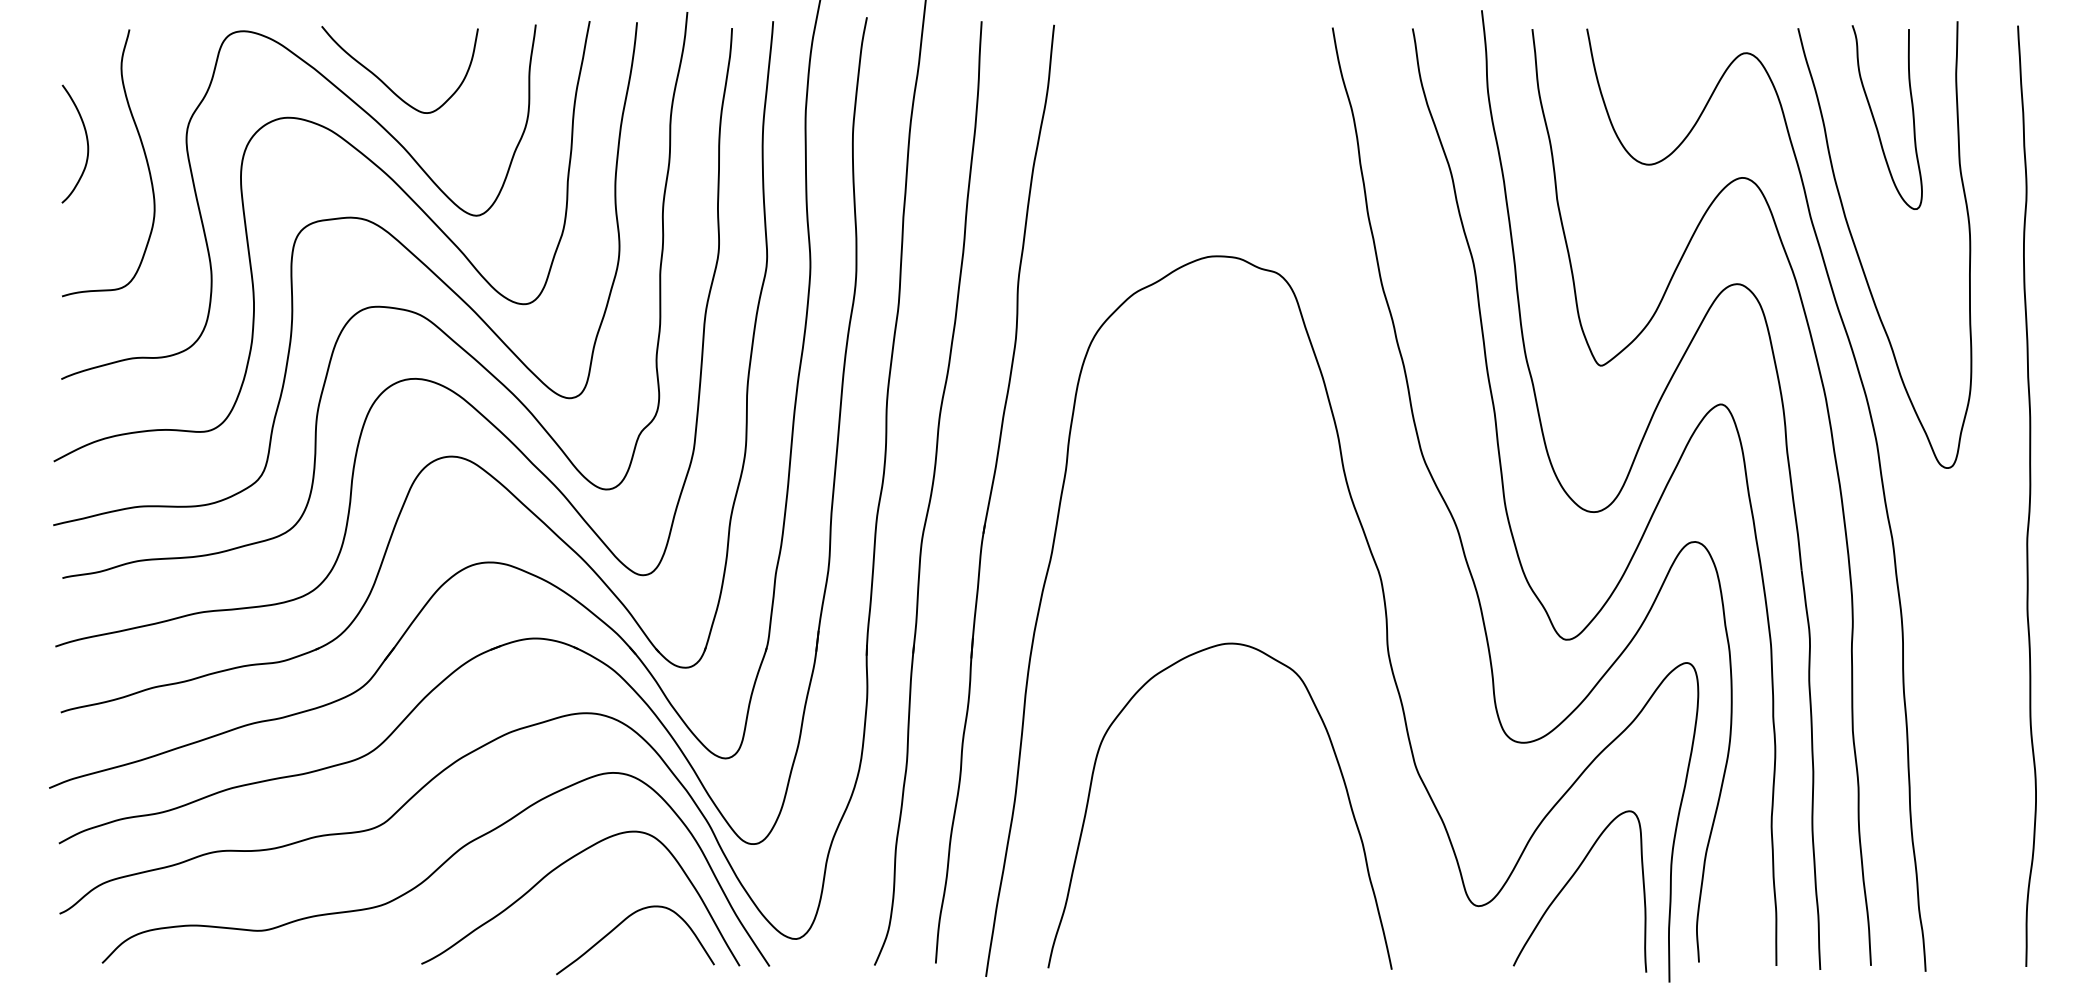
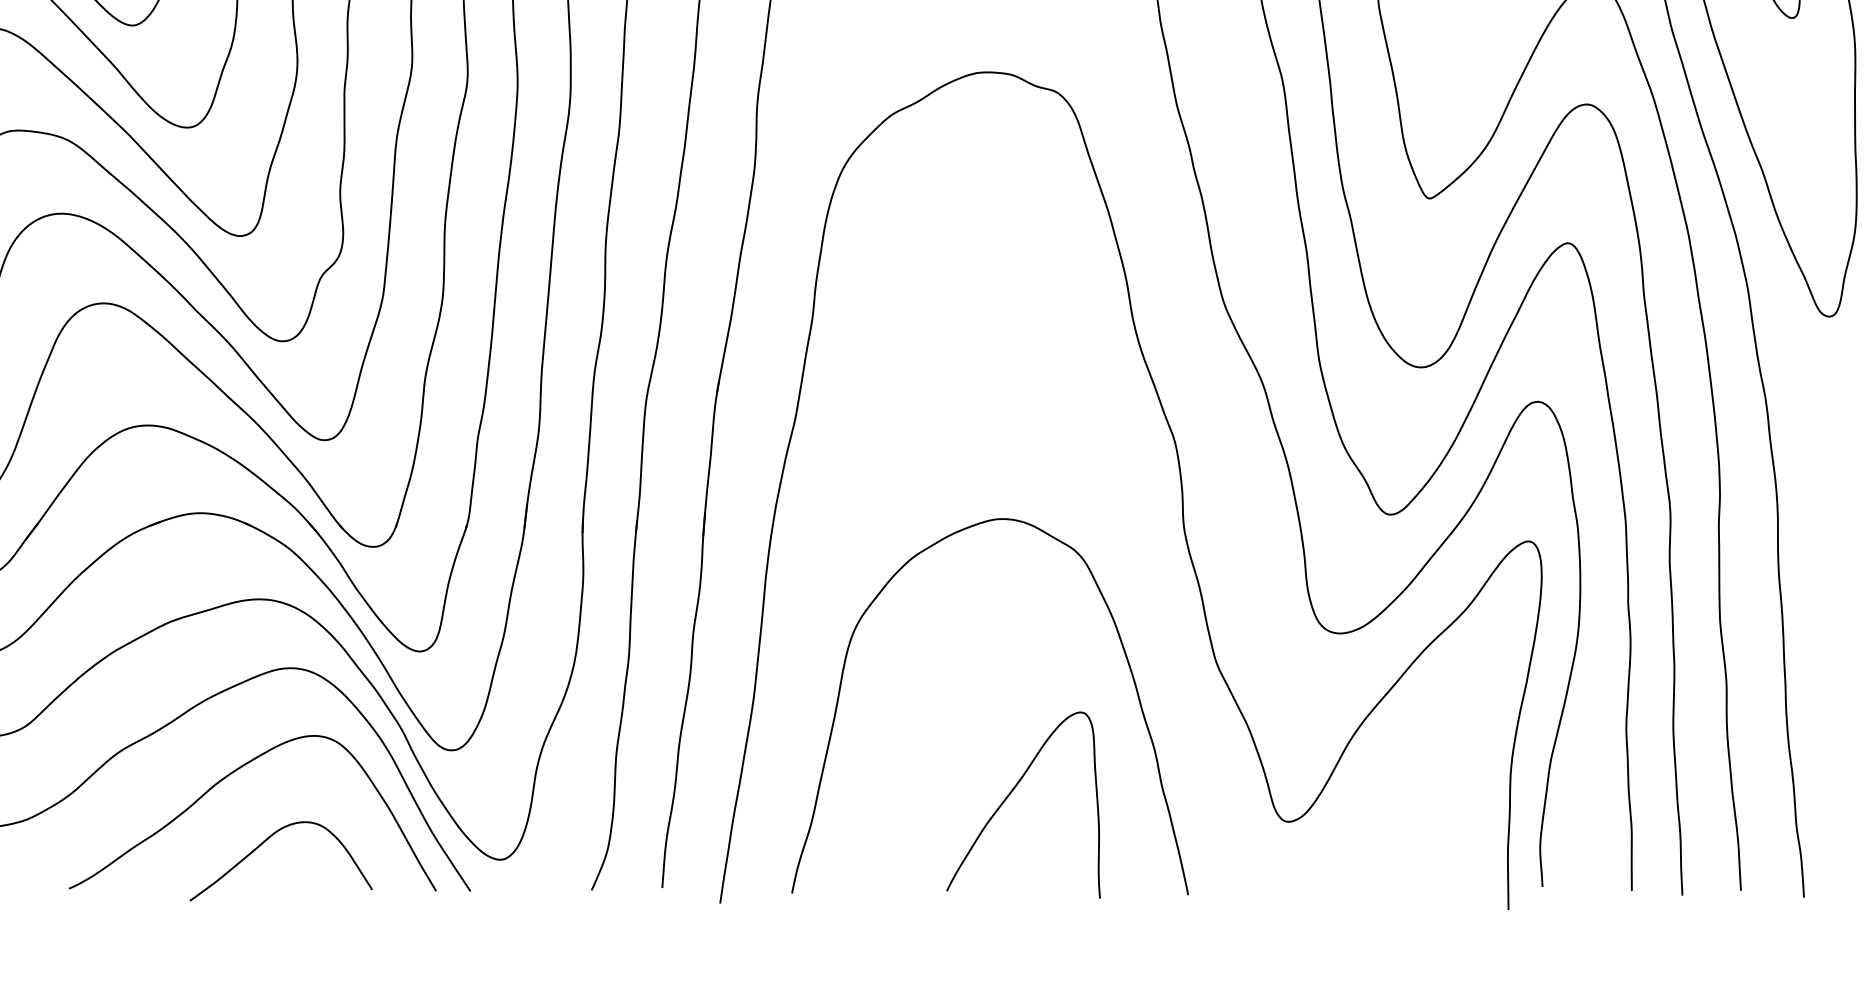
curve: (1567, 884) -> (1009, 796), moved
curve: (622, 923) -> (266, 841), moved

